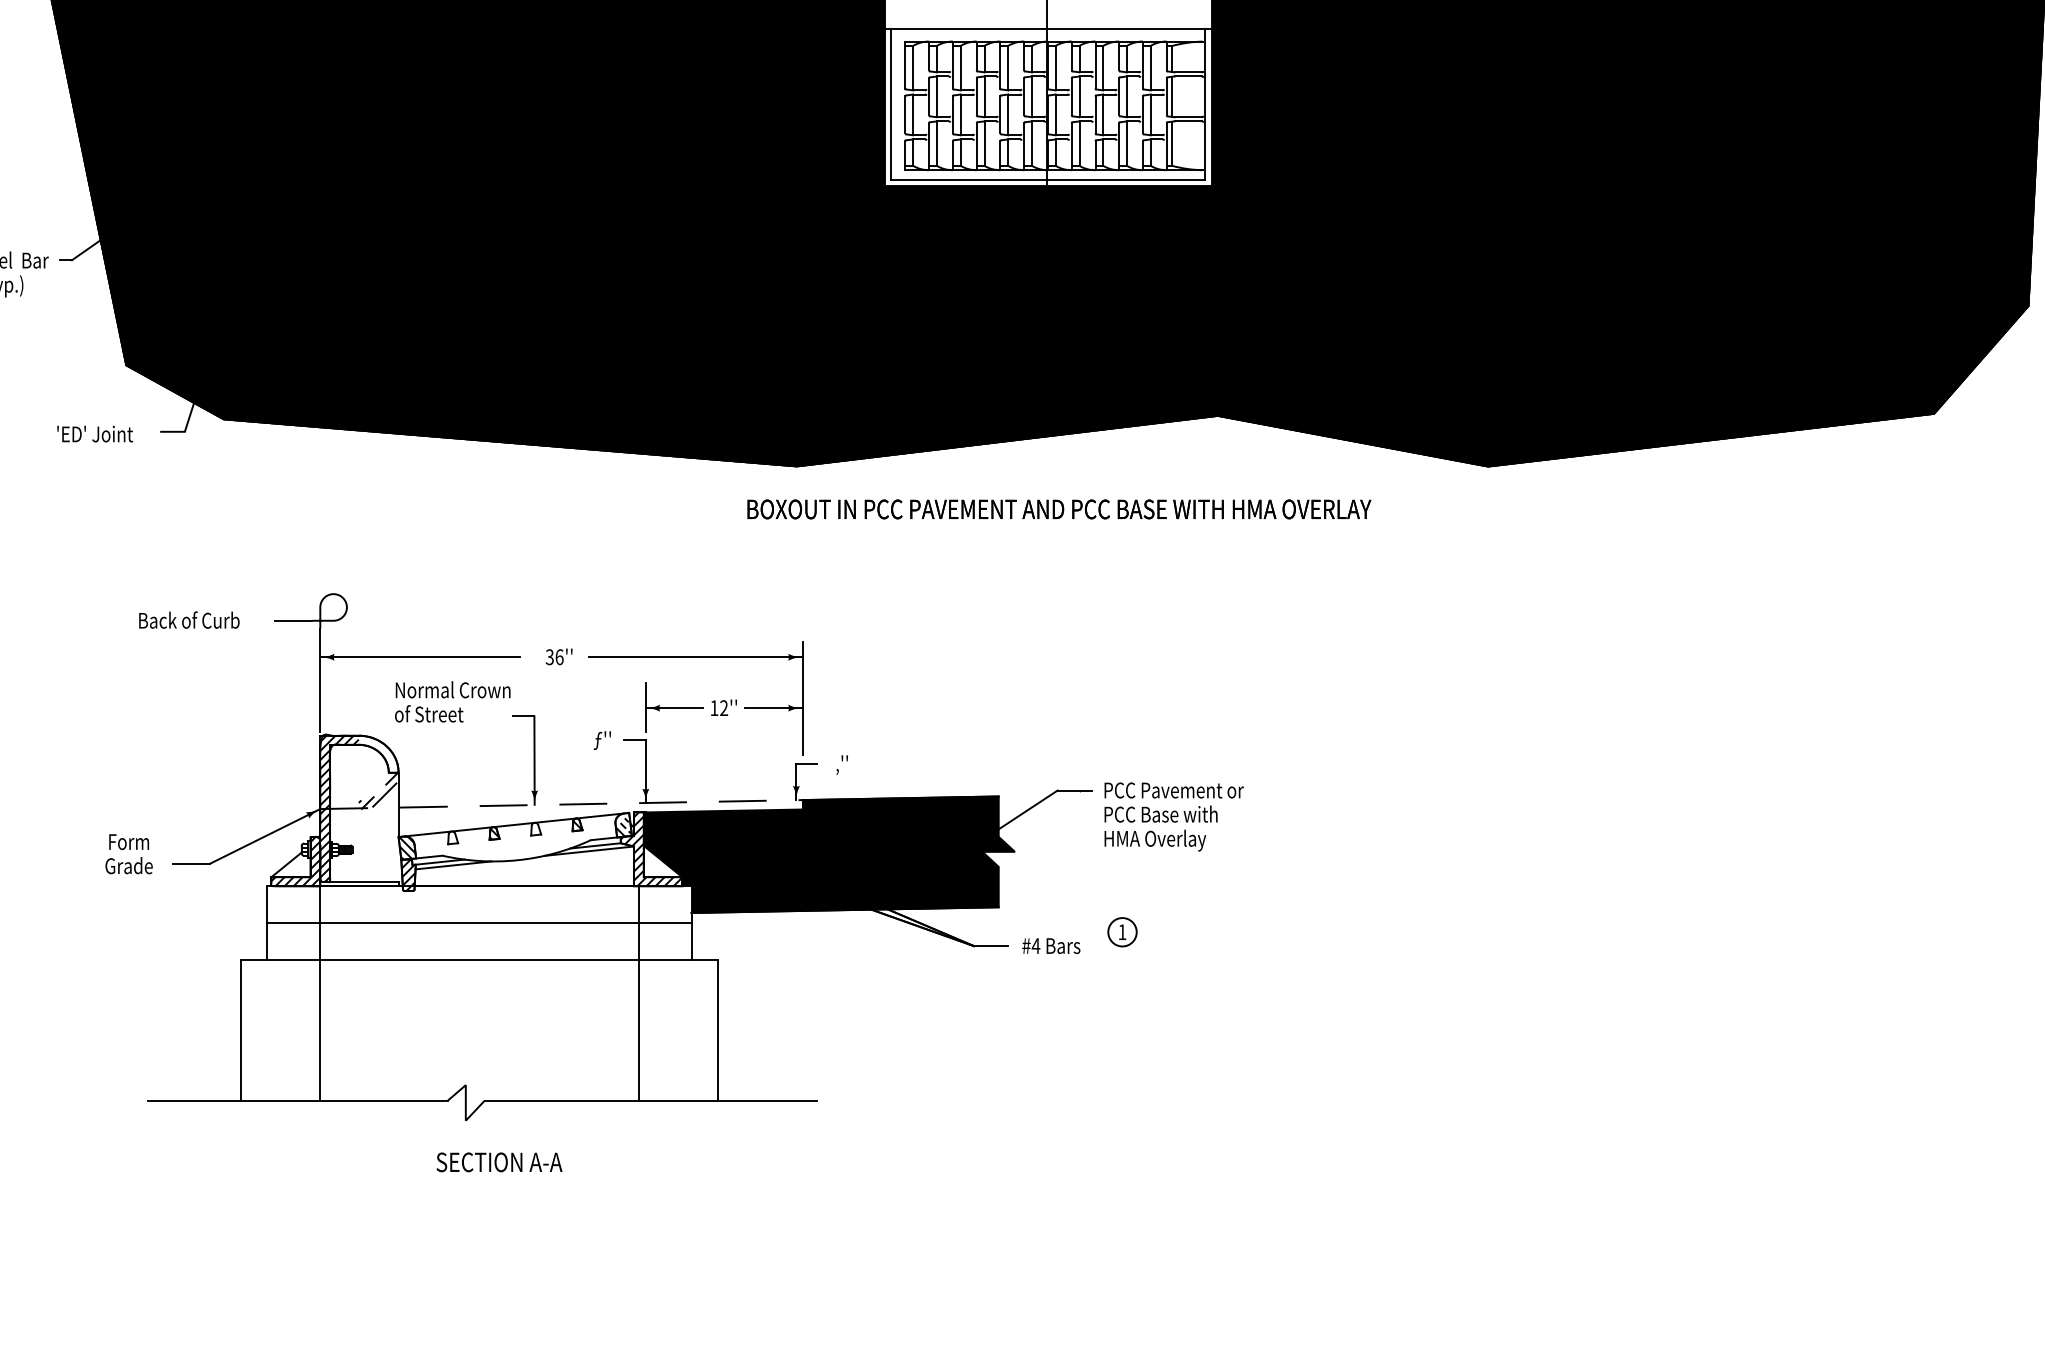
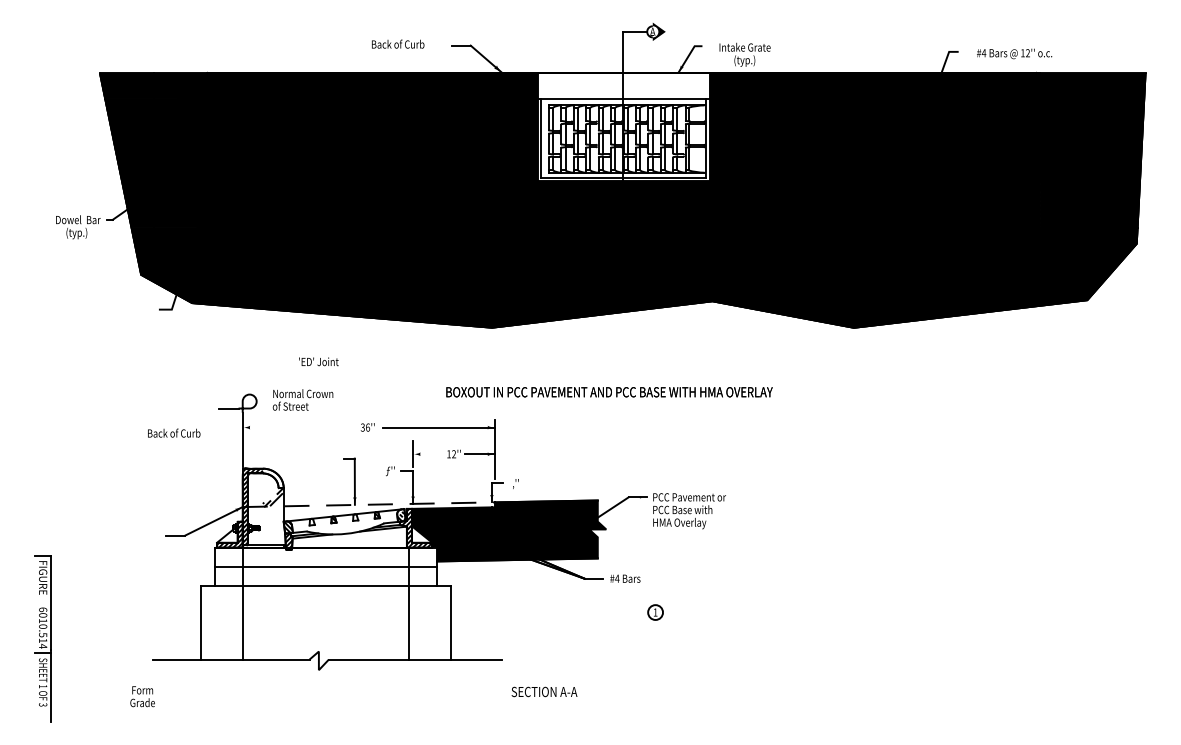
text: (94, 433) -> (318, 361), moved
text: (1059, 509) -> (609, 392), moved
text: (189, 618) -> (174, 432), moved
line: (419, 657) -> (294, 427), removed
text: (451, 700) -> (302, 399), moved
line: (675, 708) -> (428, 454), removed
text: (128, 853) -> (142, 696), moved
part: (1122, 932) -> (655, 612), moved
text: (499, 1161) -> (544, 691), moved

